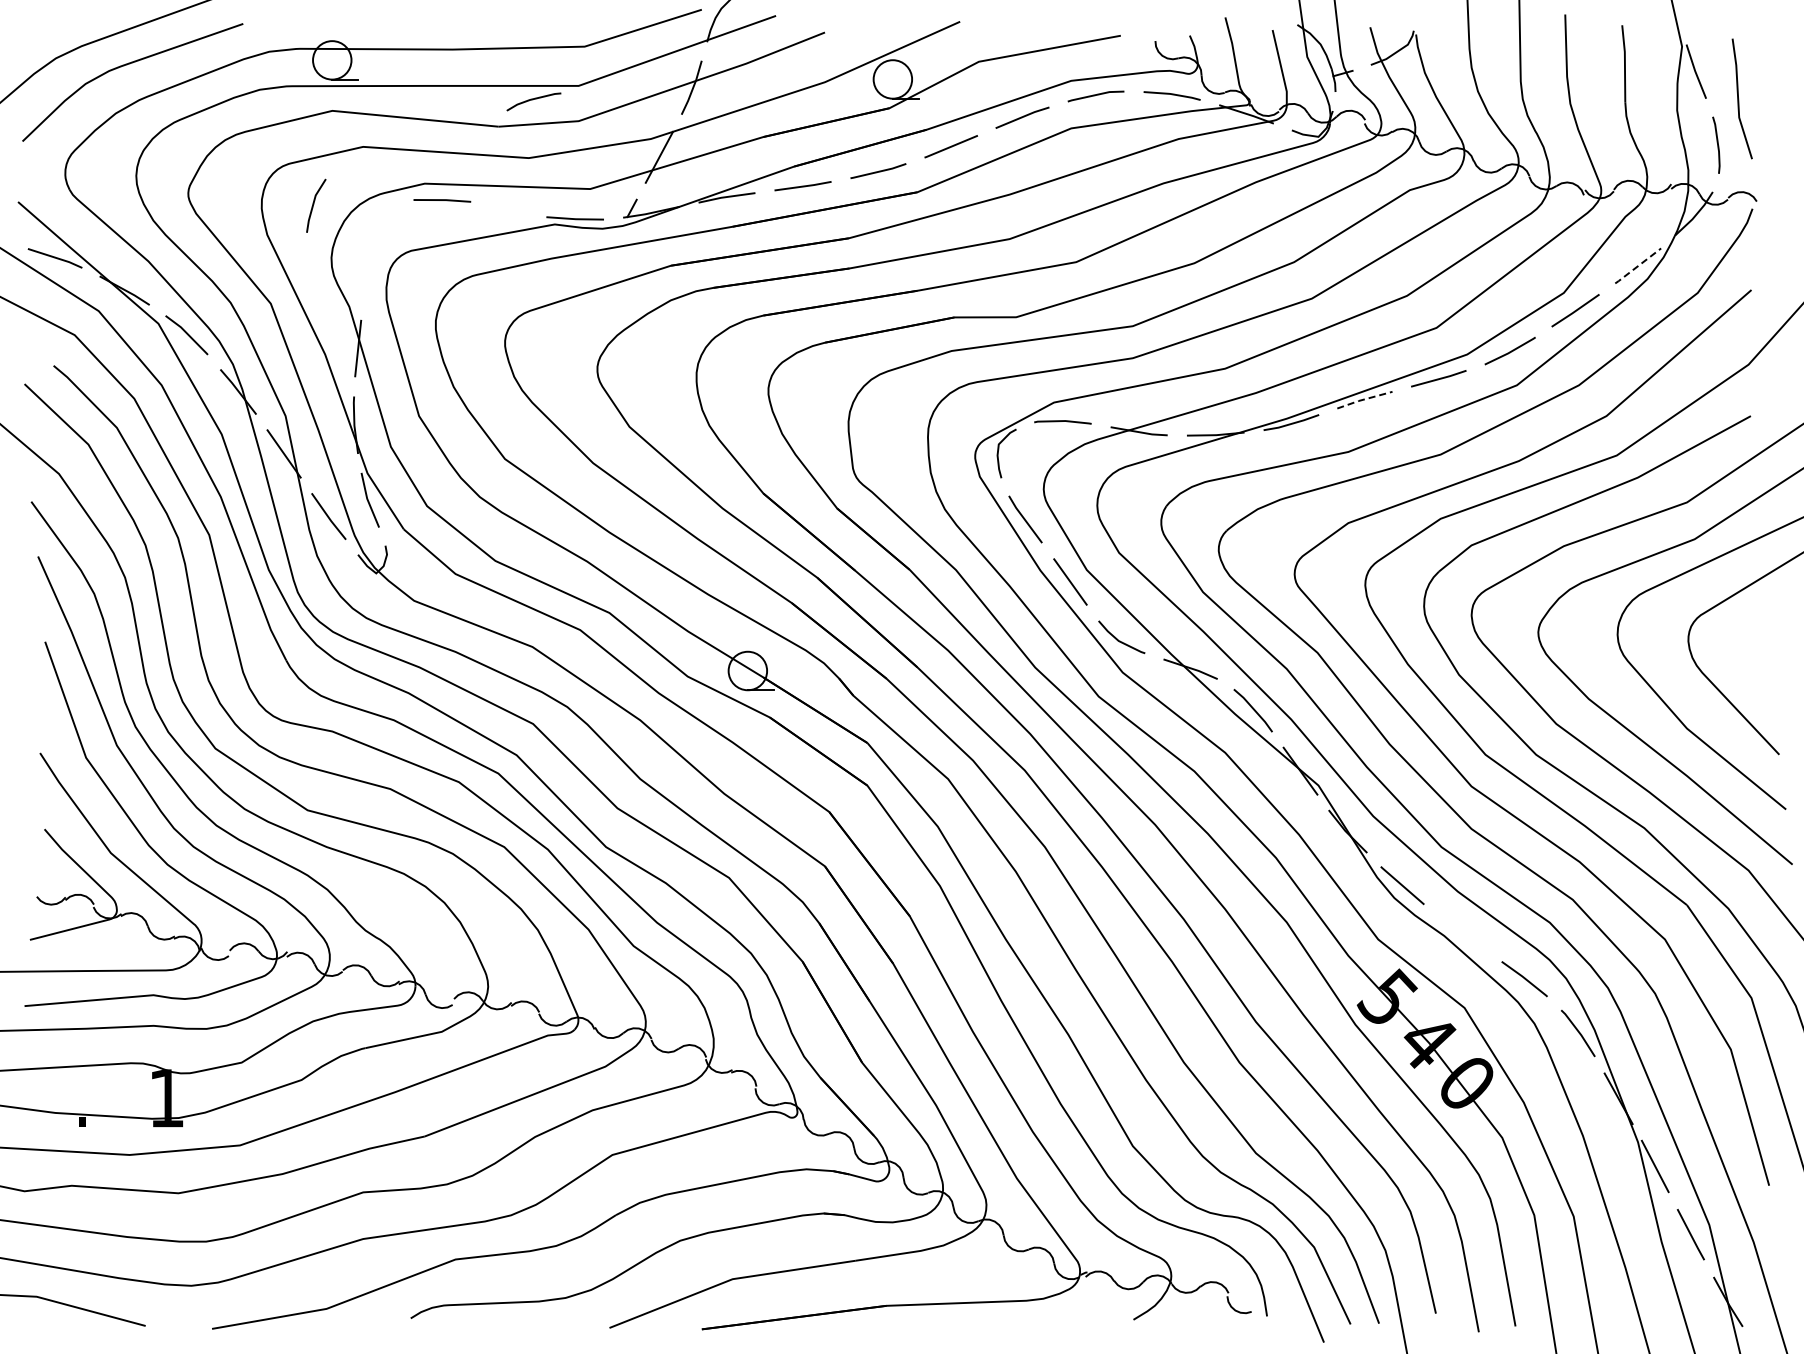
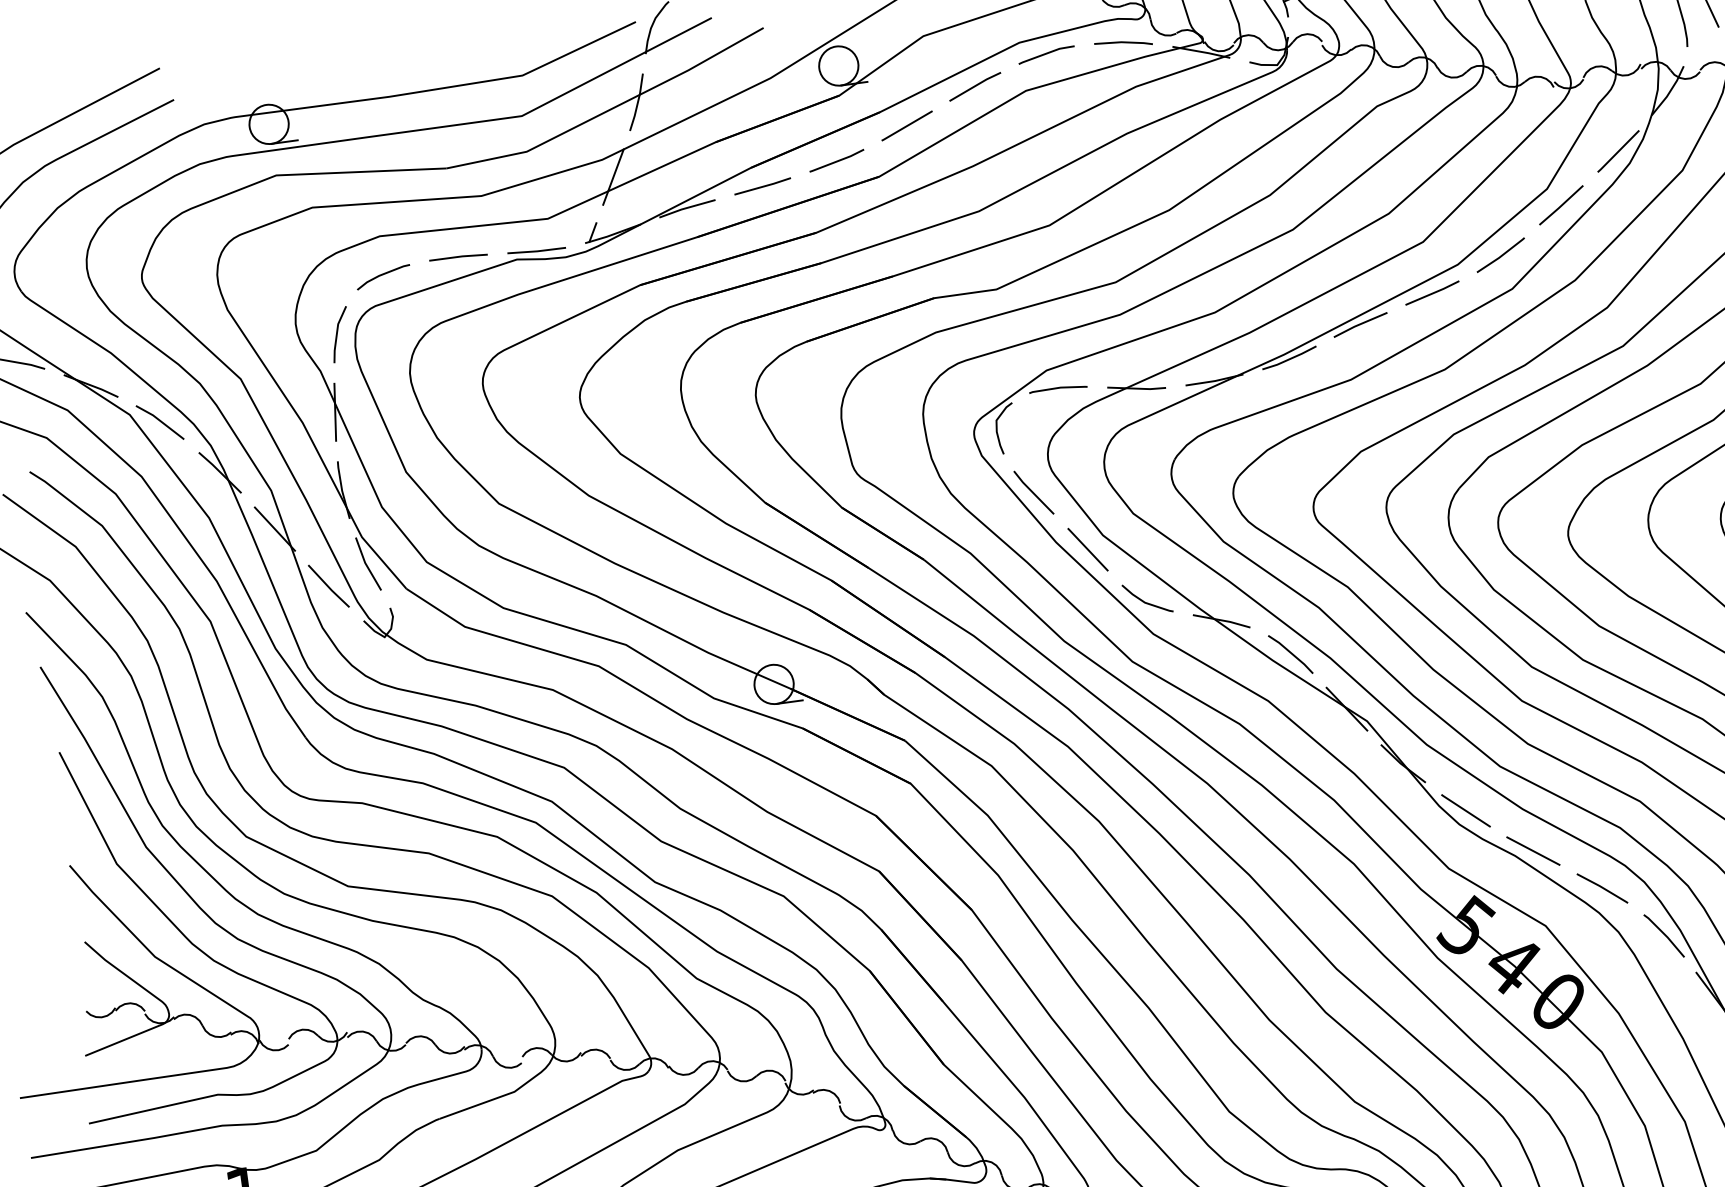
curve: (533, 100) -> (382, 275), moved
line: (442, 200) -> (458, 257), moved
line: (314, 204) -> (338, 333), moved
line: (1637, 266) -> (1617, 152), dashed -> solid
line: (1364, 399) -> (1360, 324), dashed -> solid
line: (1462, 933) -> (1533, 850), added

